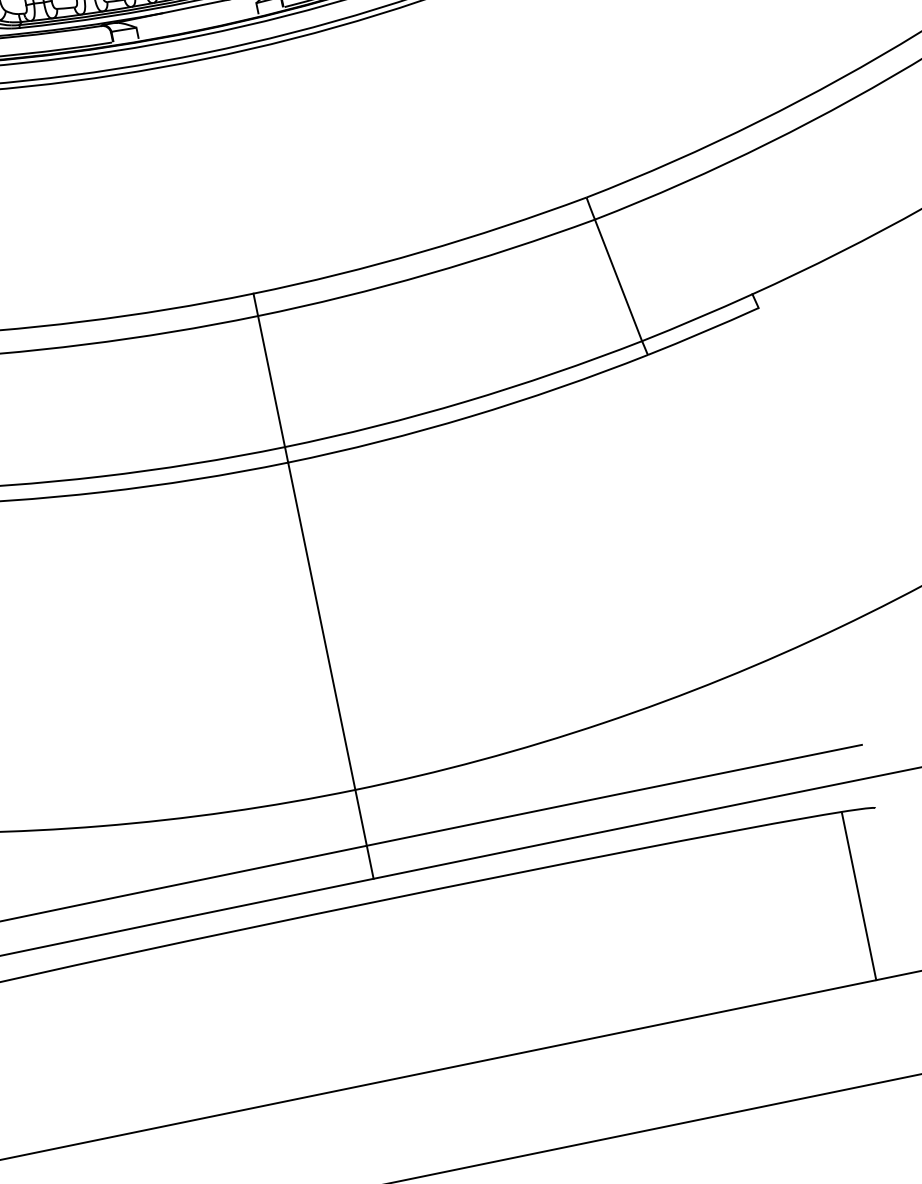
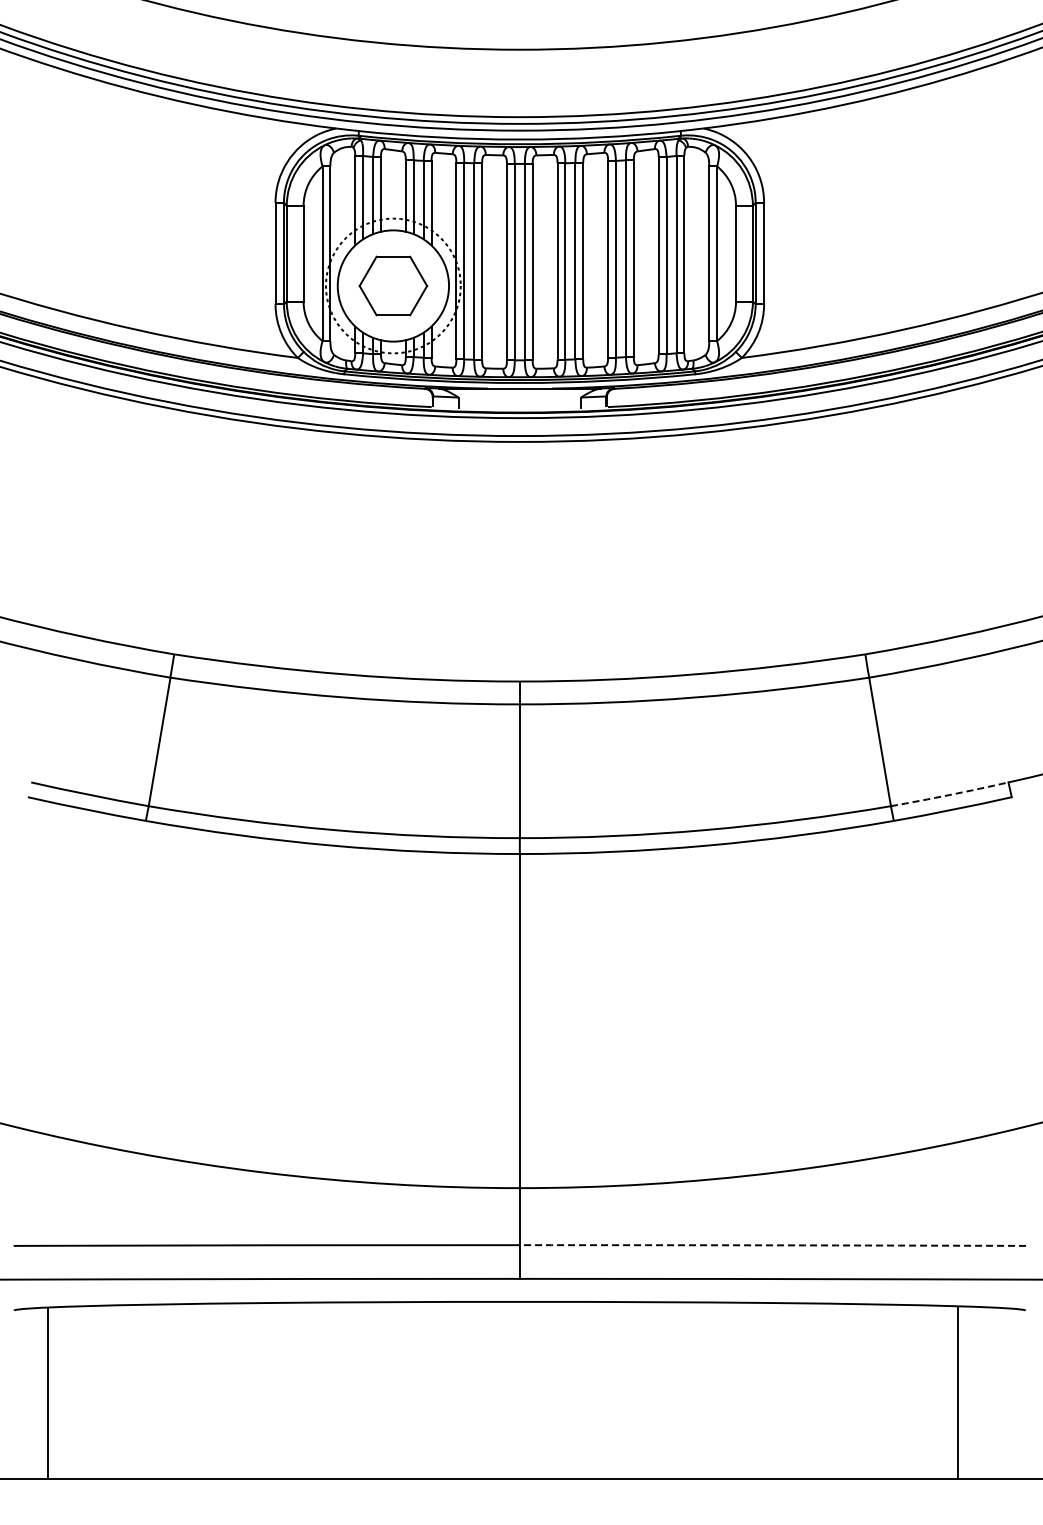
arc: (697, 317) -> (949, 794), solid -> dashed
arc: (614, 795) -> (772, 1245), solid -> dashed
line: (858, 896) -> (957, 1393), moved

